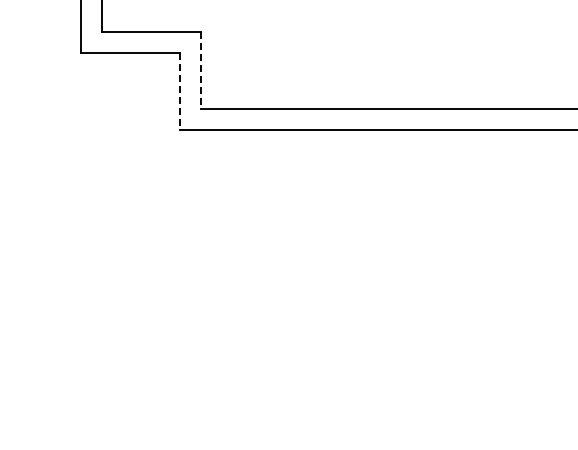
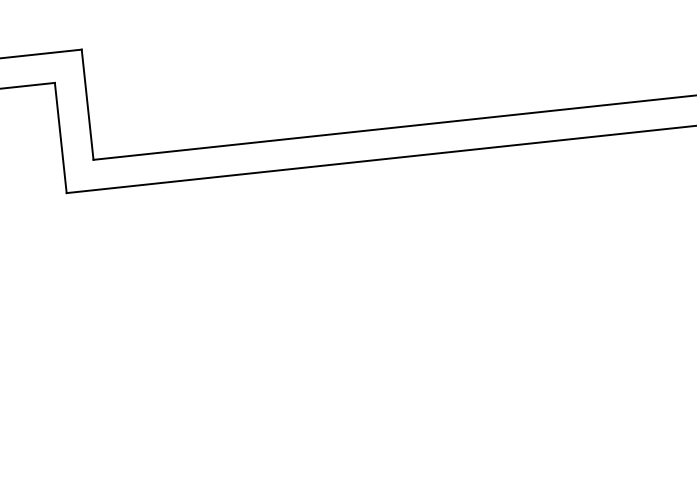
line: (201, 70) -> (88, 104), dashed -> solid
line: (179, 91) -> (60, 138), dashed -> solid

